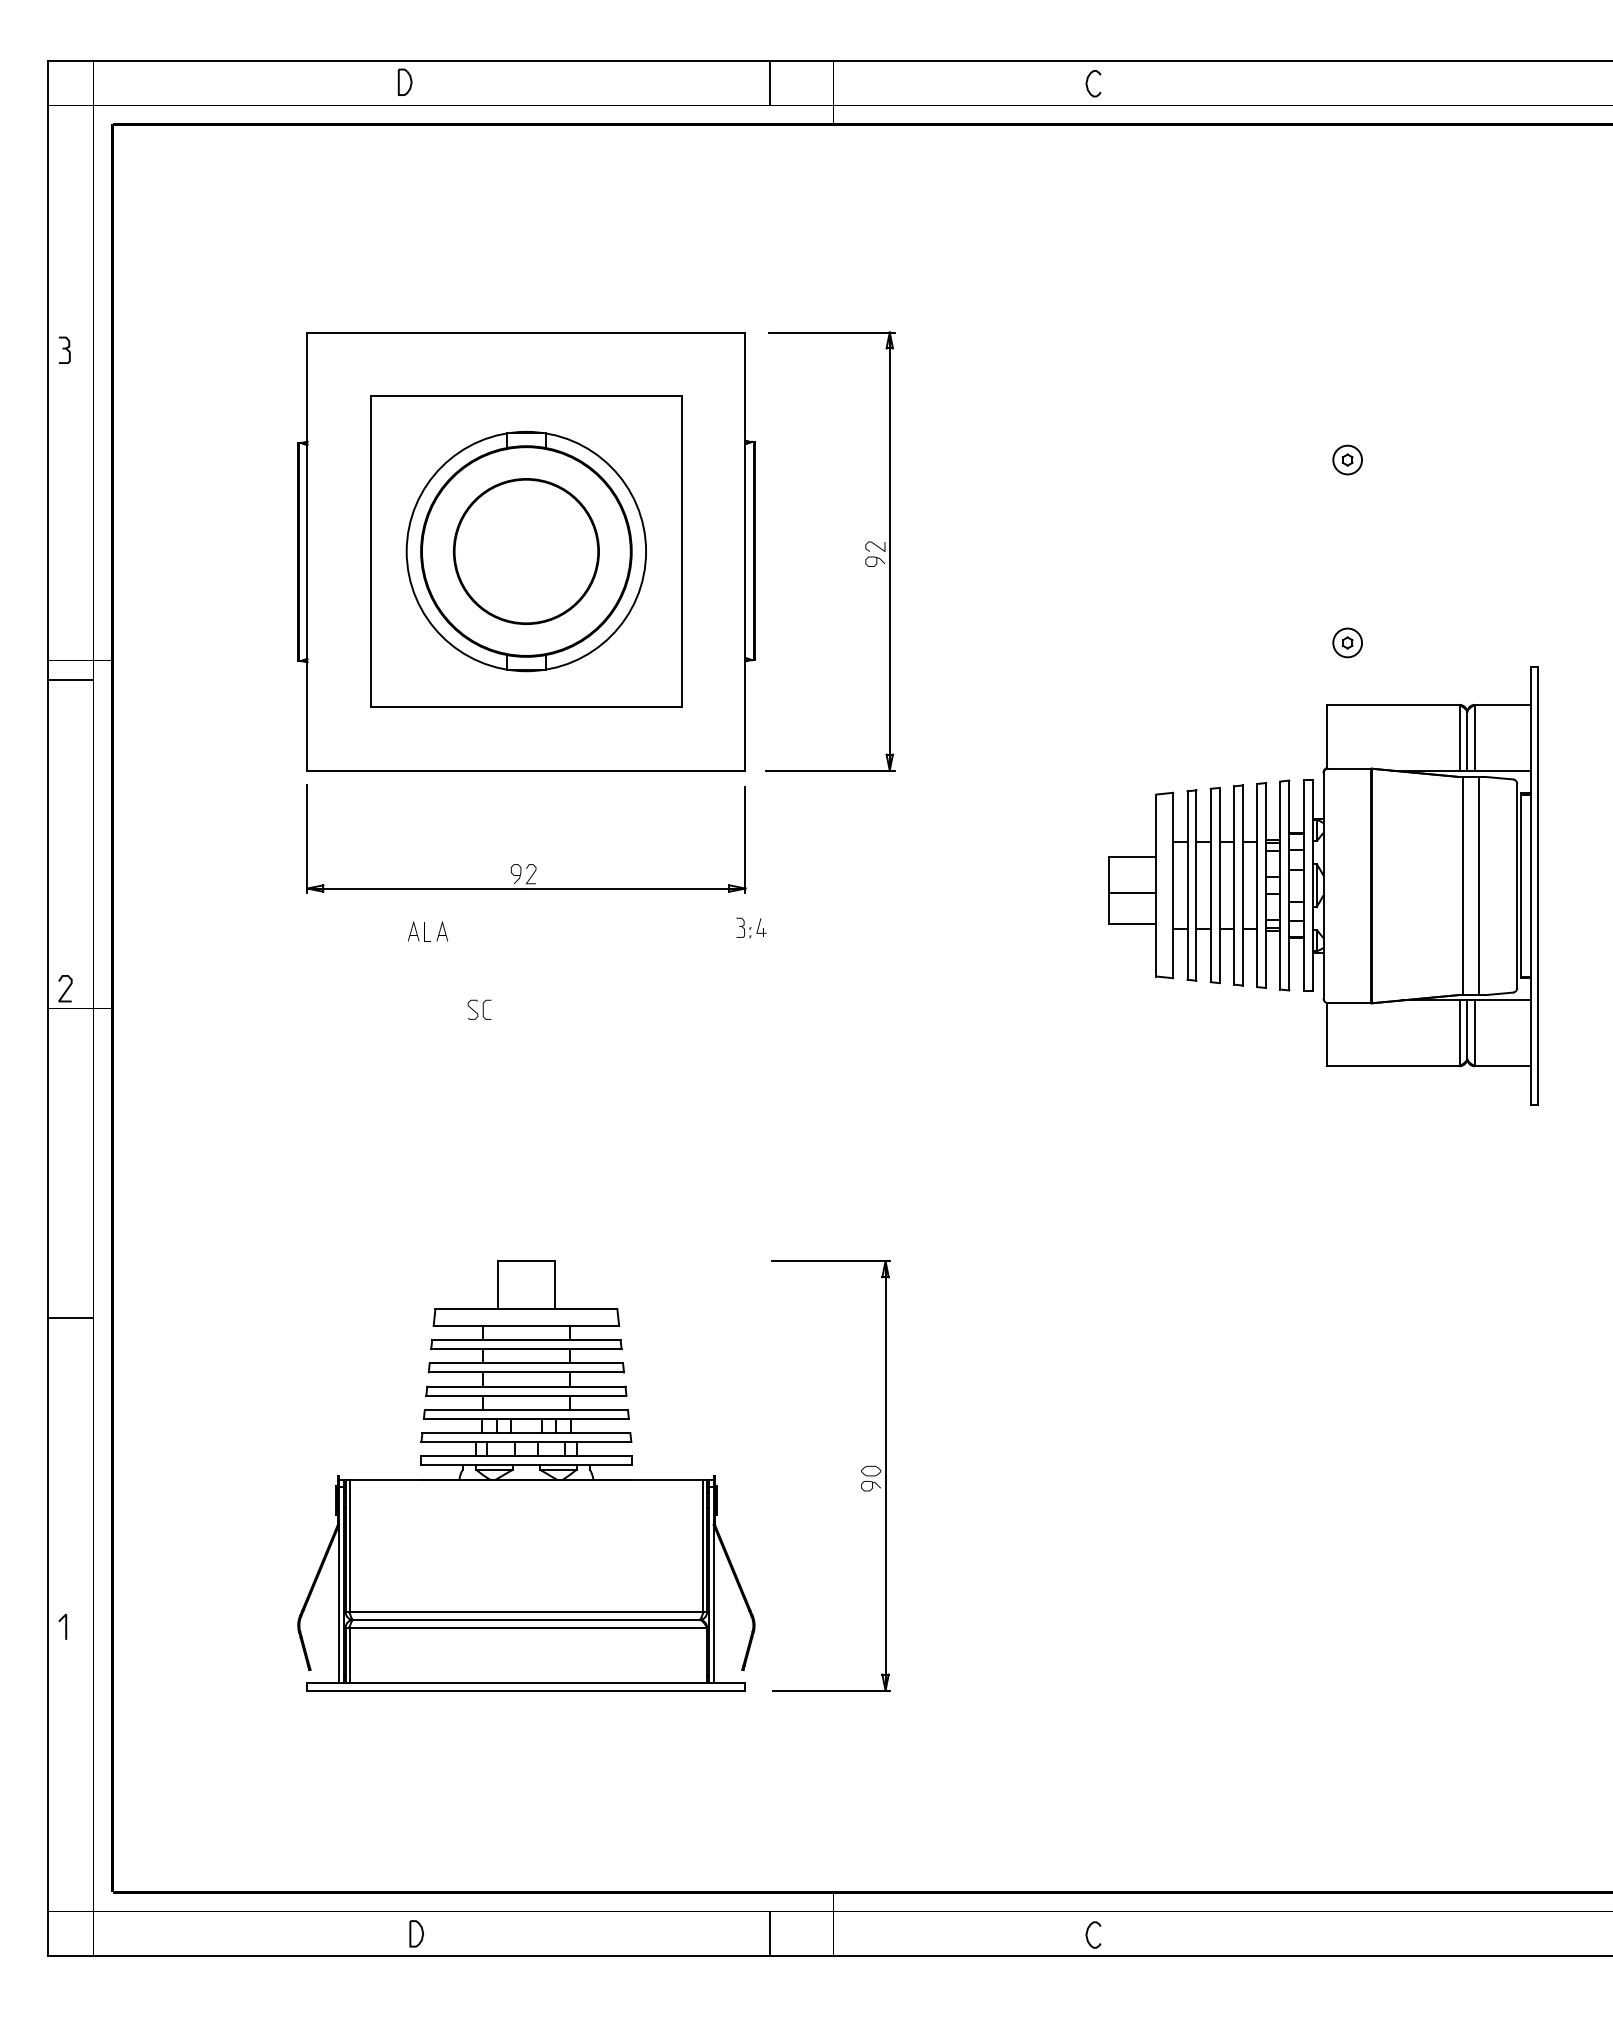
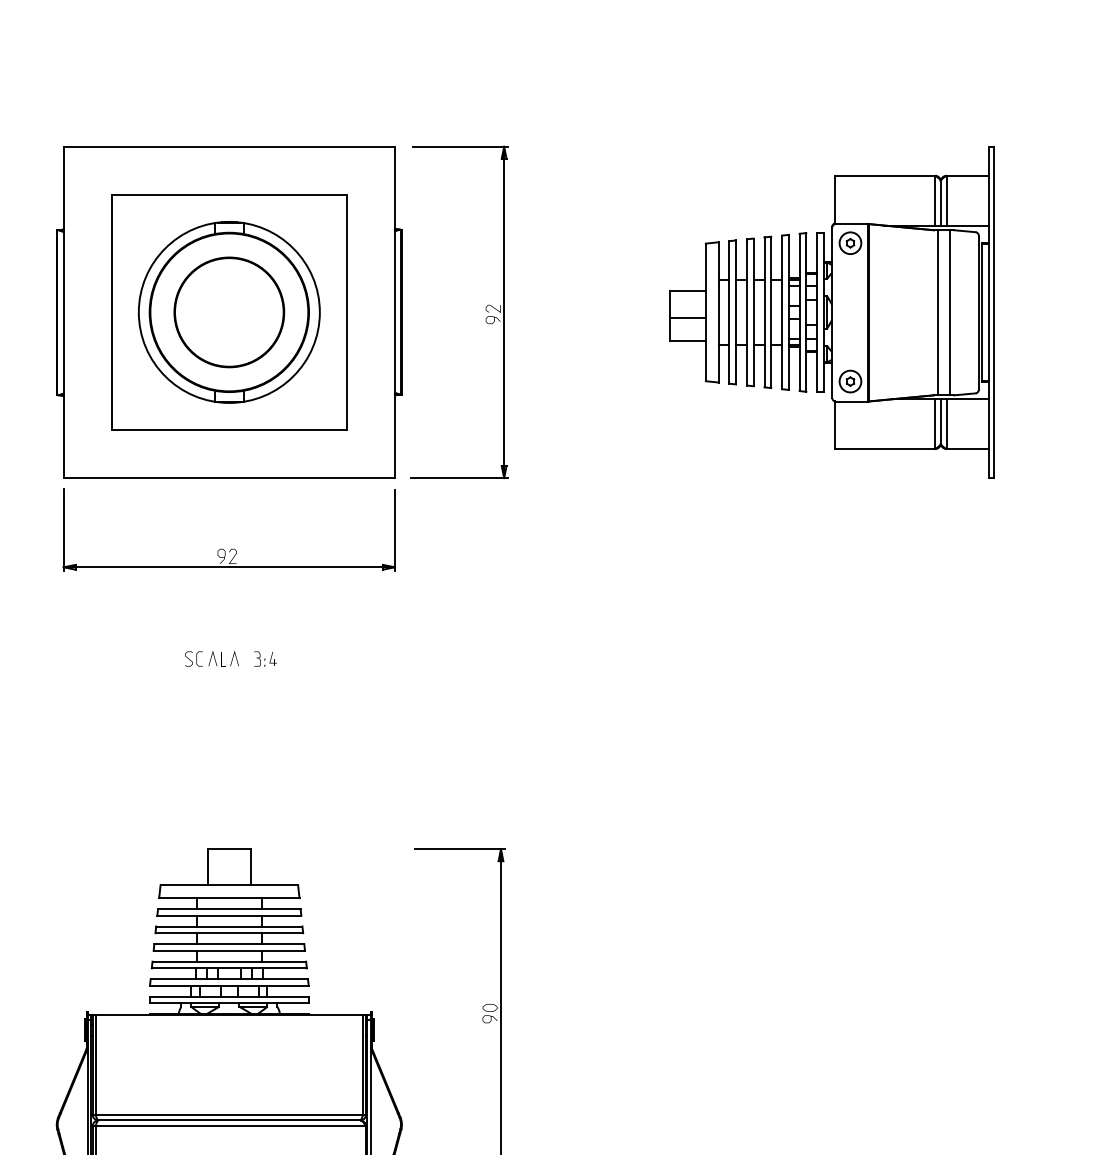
part: (1323, 885) -> (832, 312), moved
part: (751, 927) -> (265, 658), moved
part: (427, 931) -> (223, 658), moved

